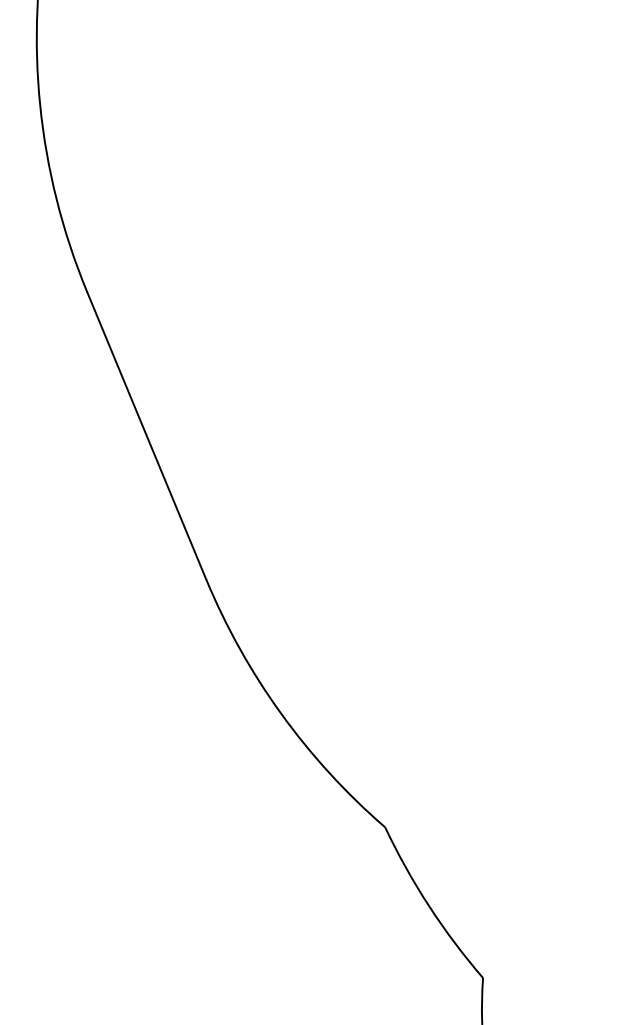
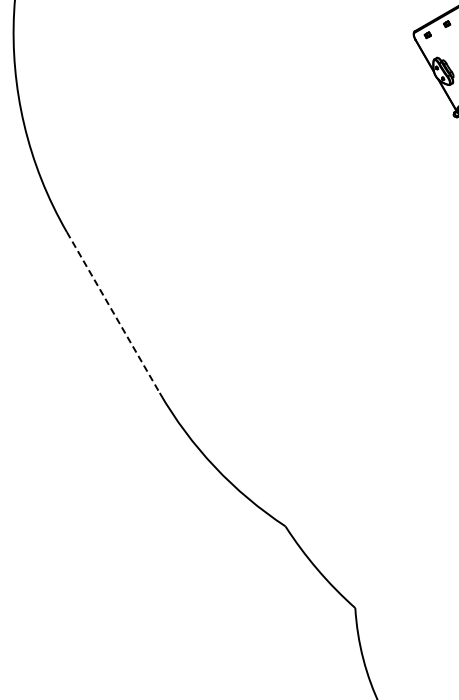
line: (147, 435) -> (113, 312), solid -> dashed

